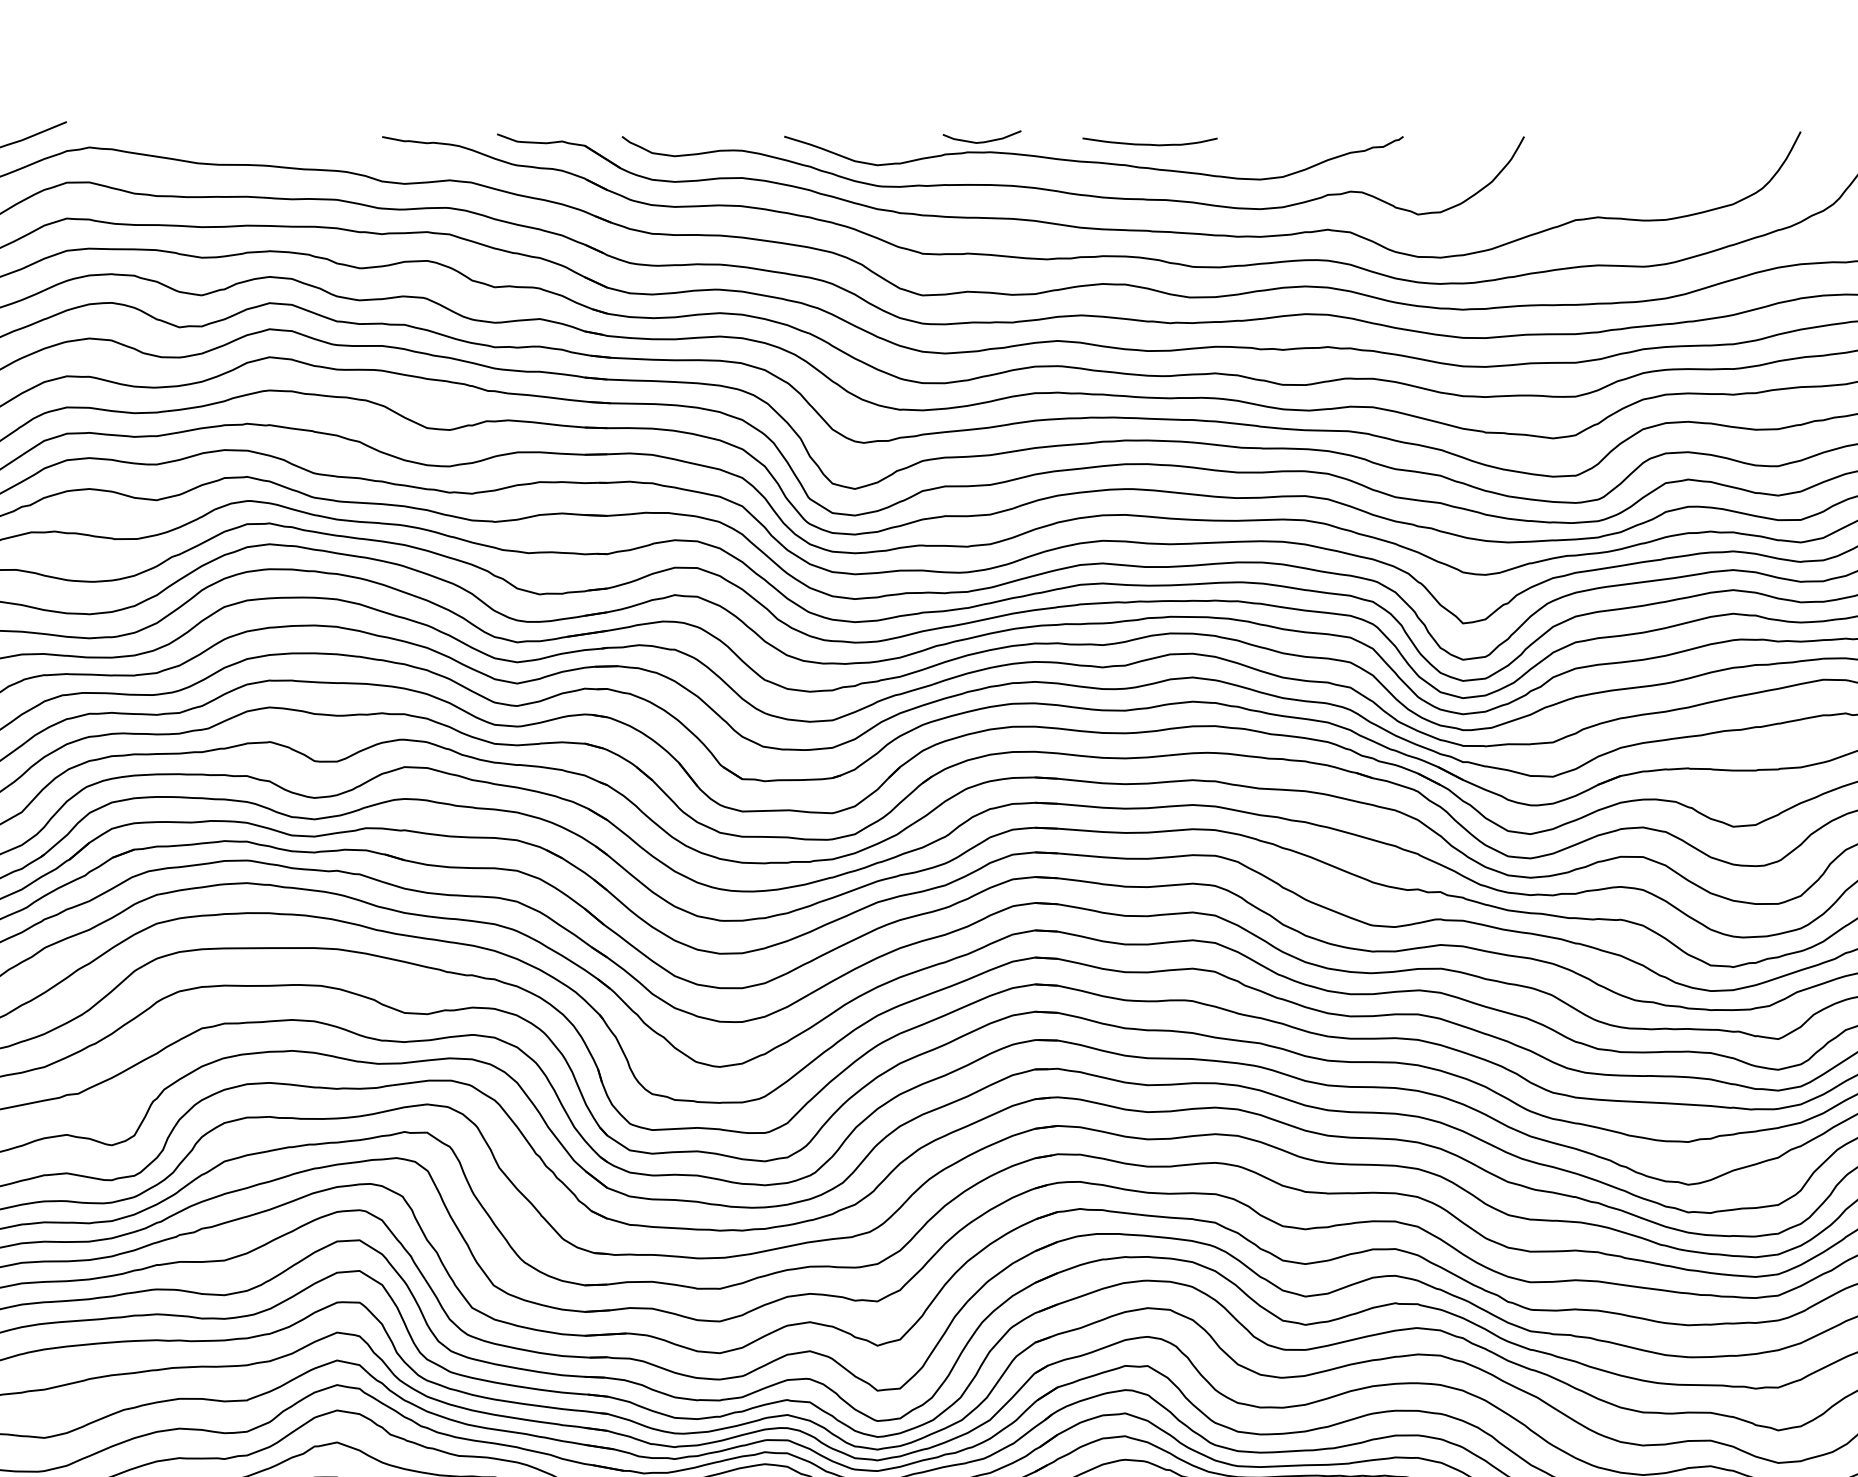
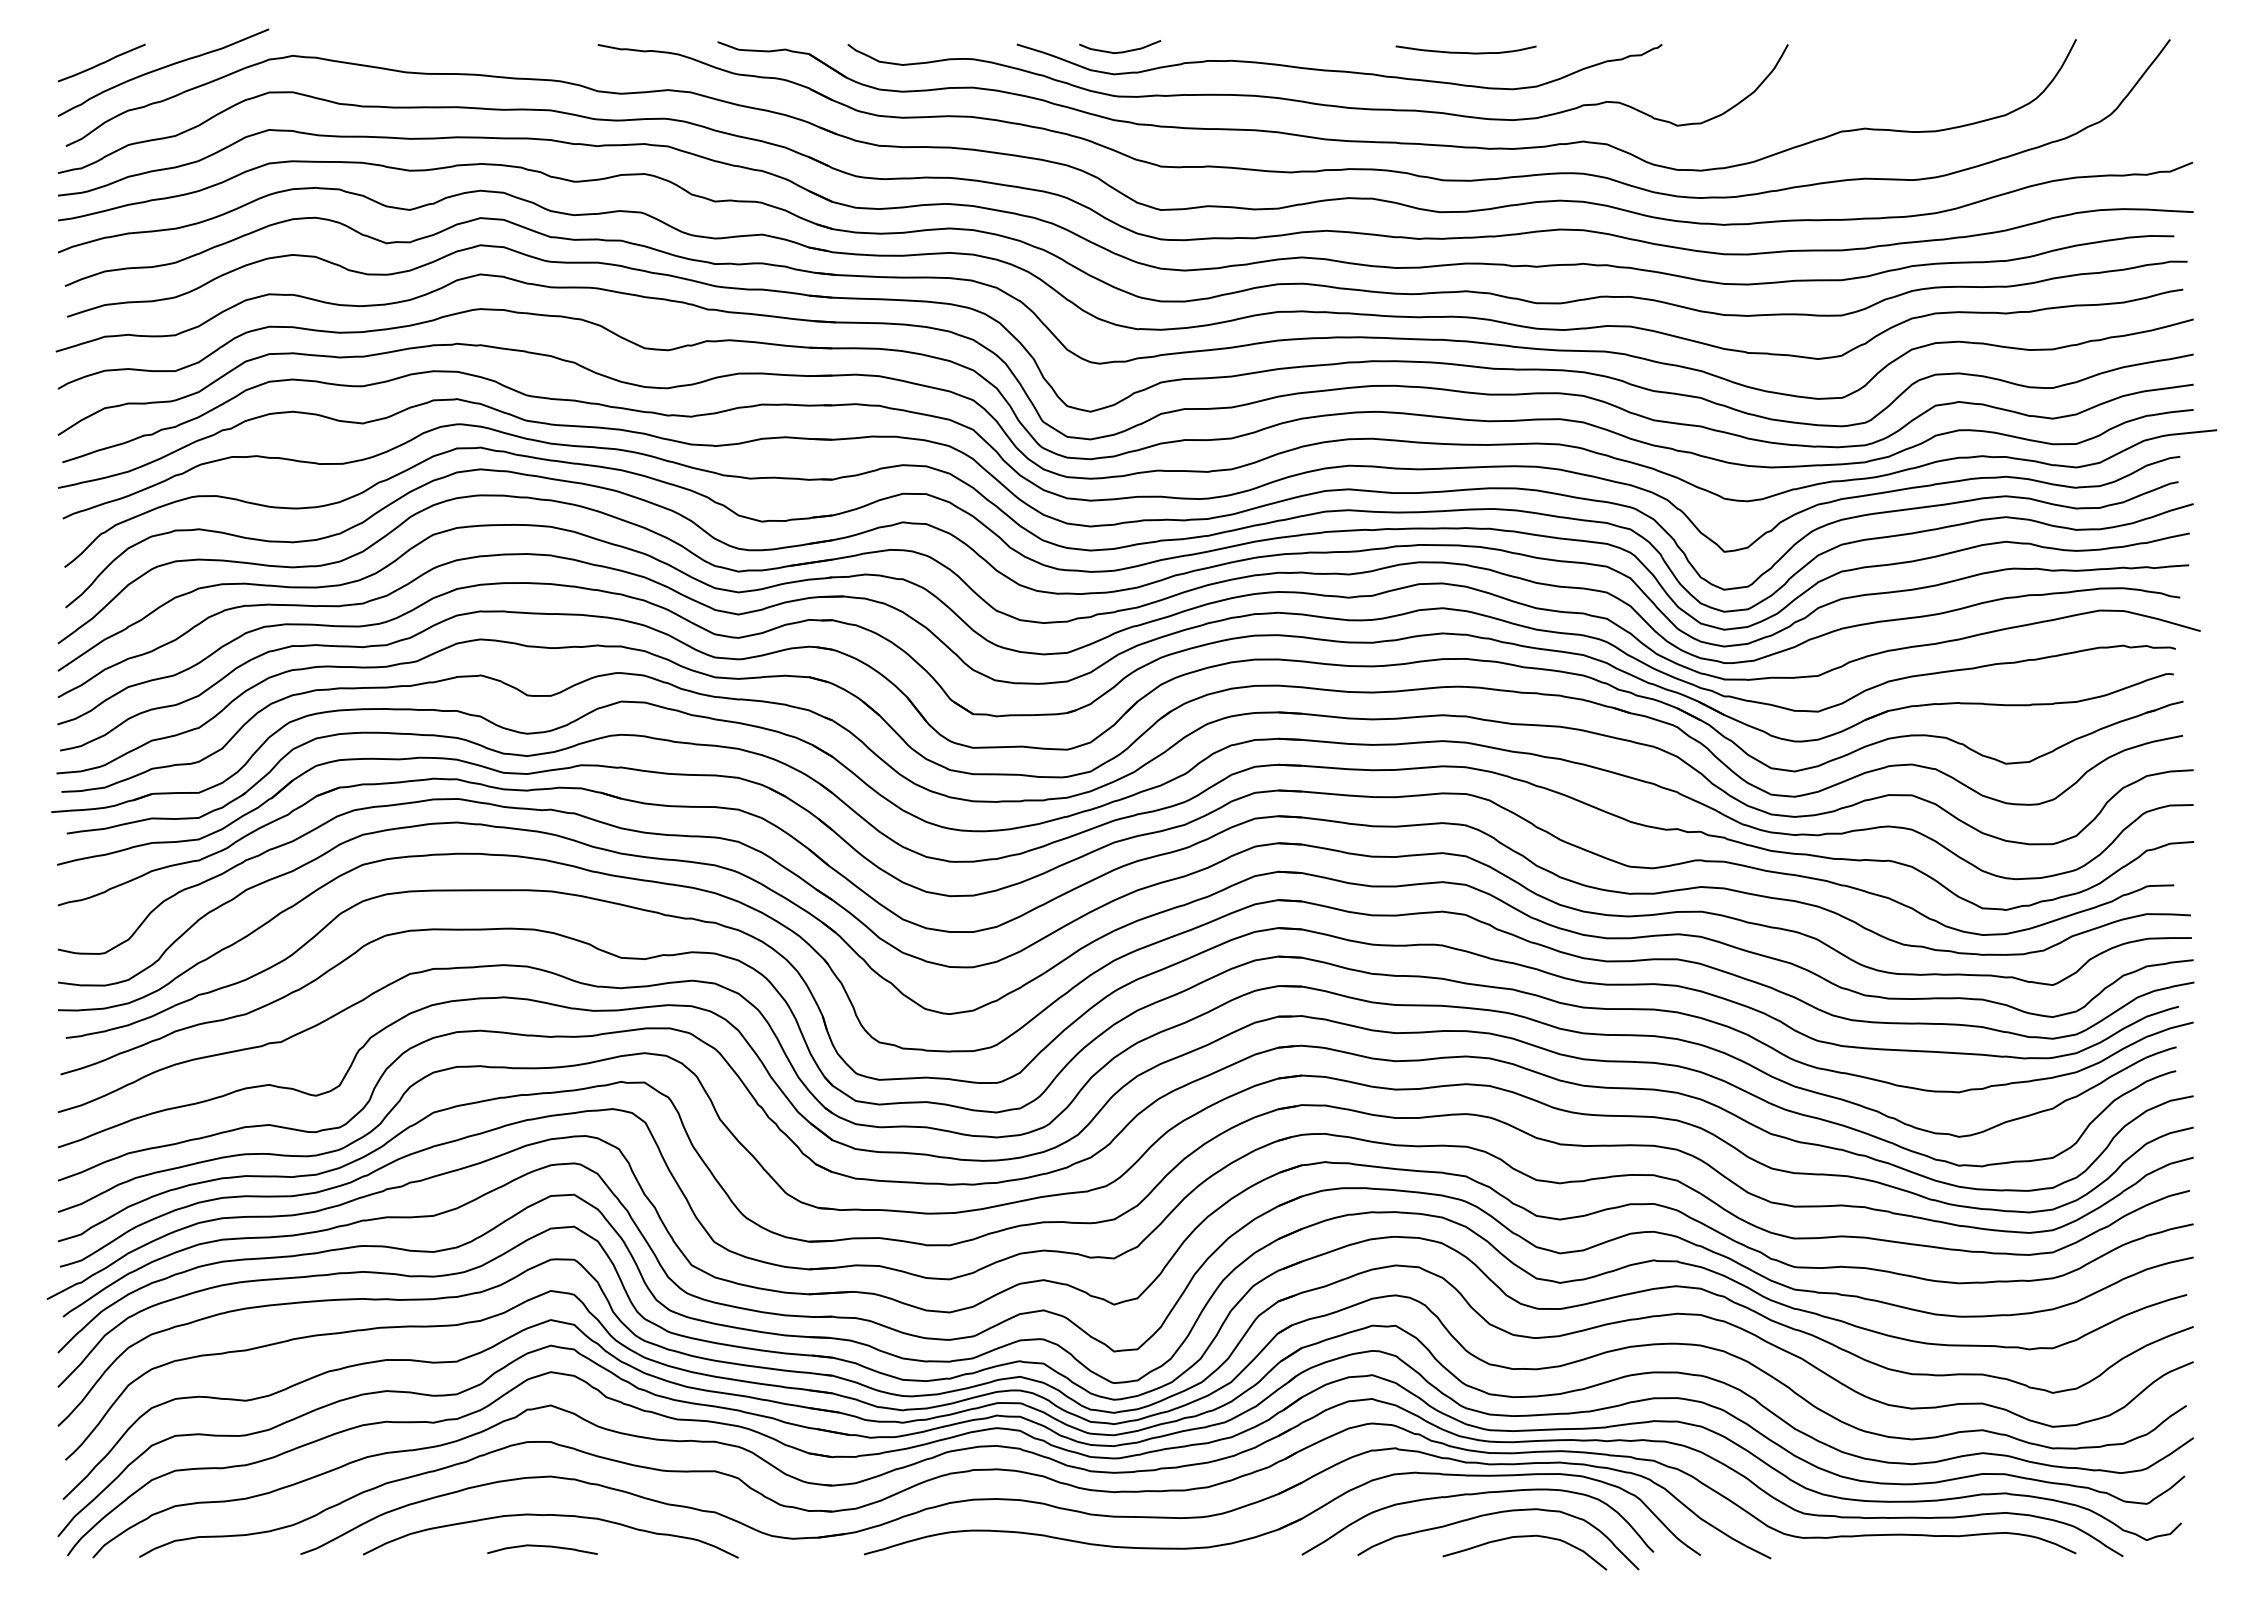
curve: (982, 141) -> (1120, 51), moved
curve: (1149, 144) -> (1465, 52), moved

